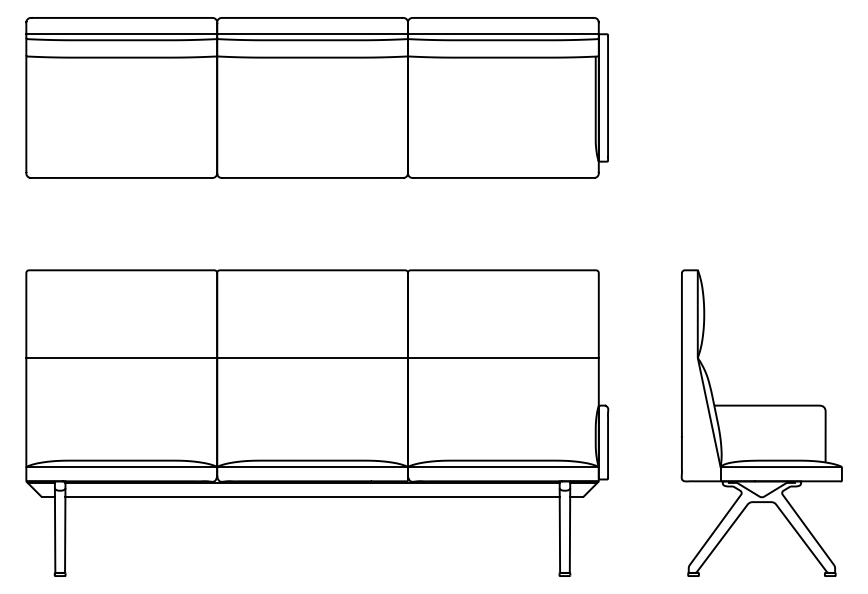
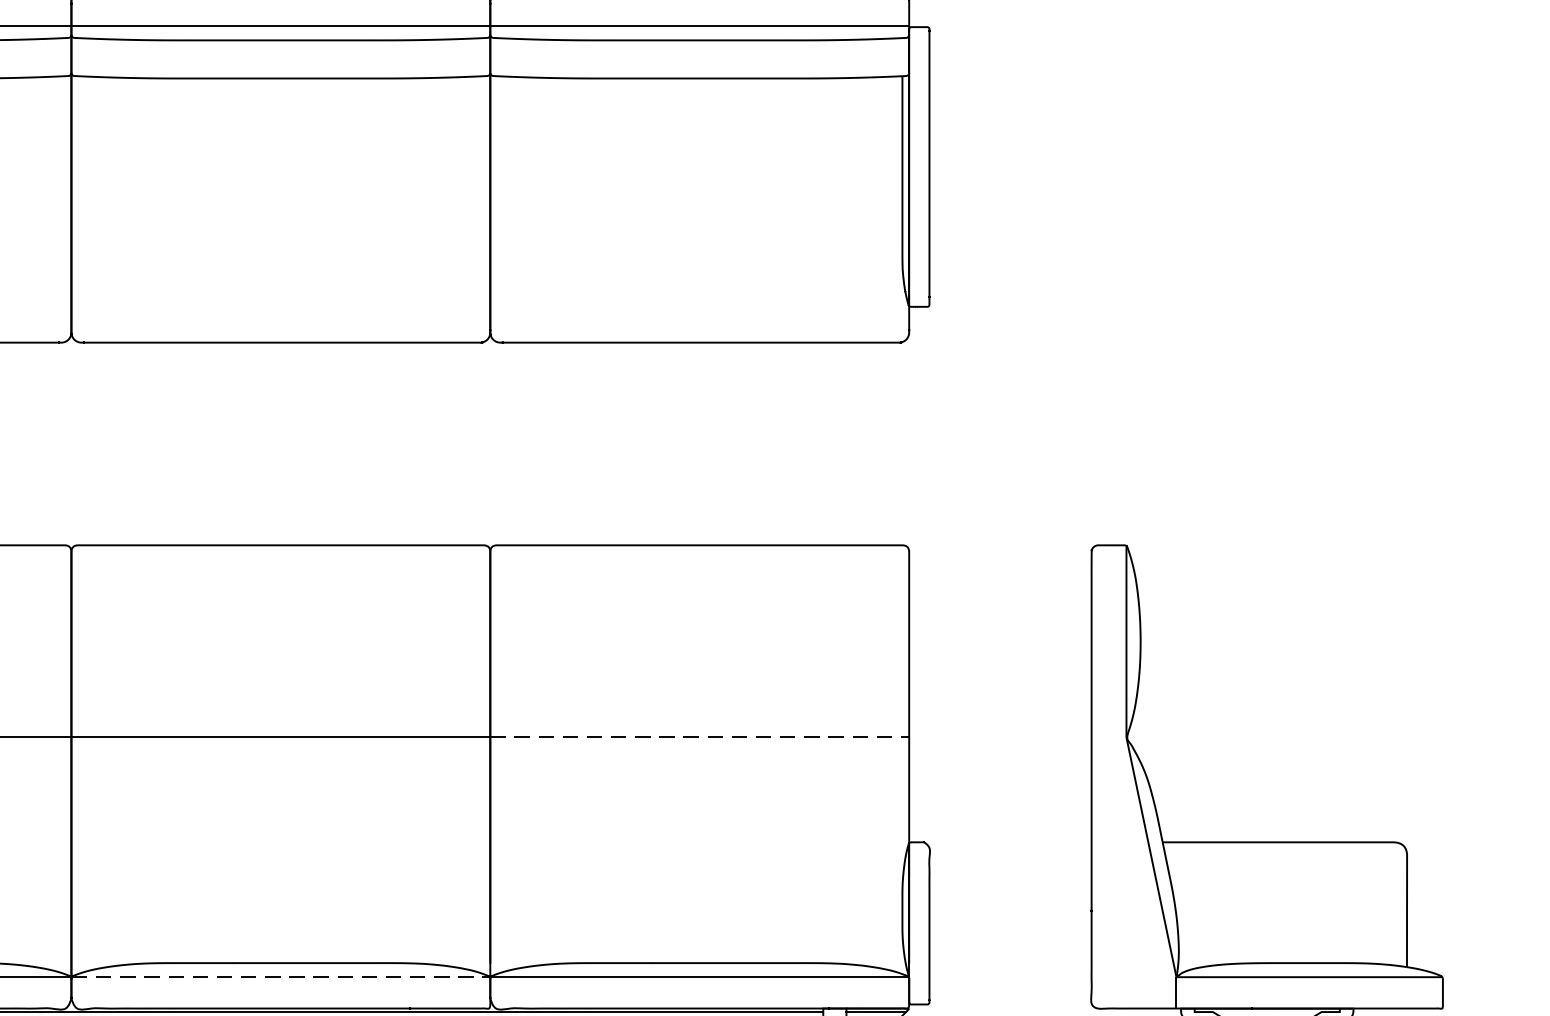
line: (503, 357) -> (699, 736), solid -> dashed
line: (313, 467) -> (282, 978), solid -> dashed

